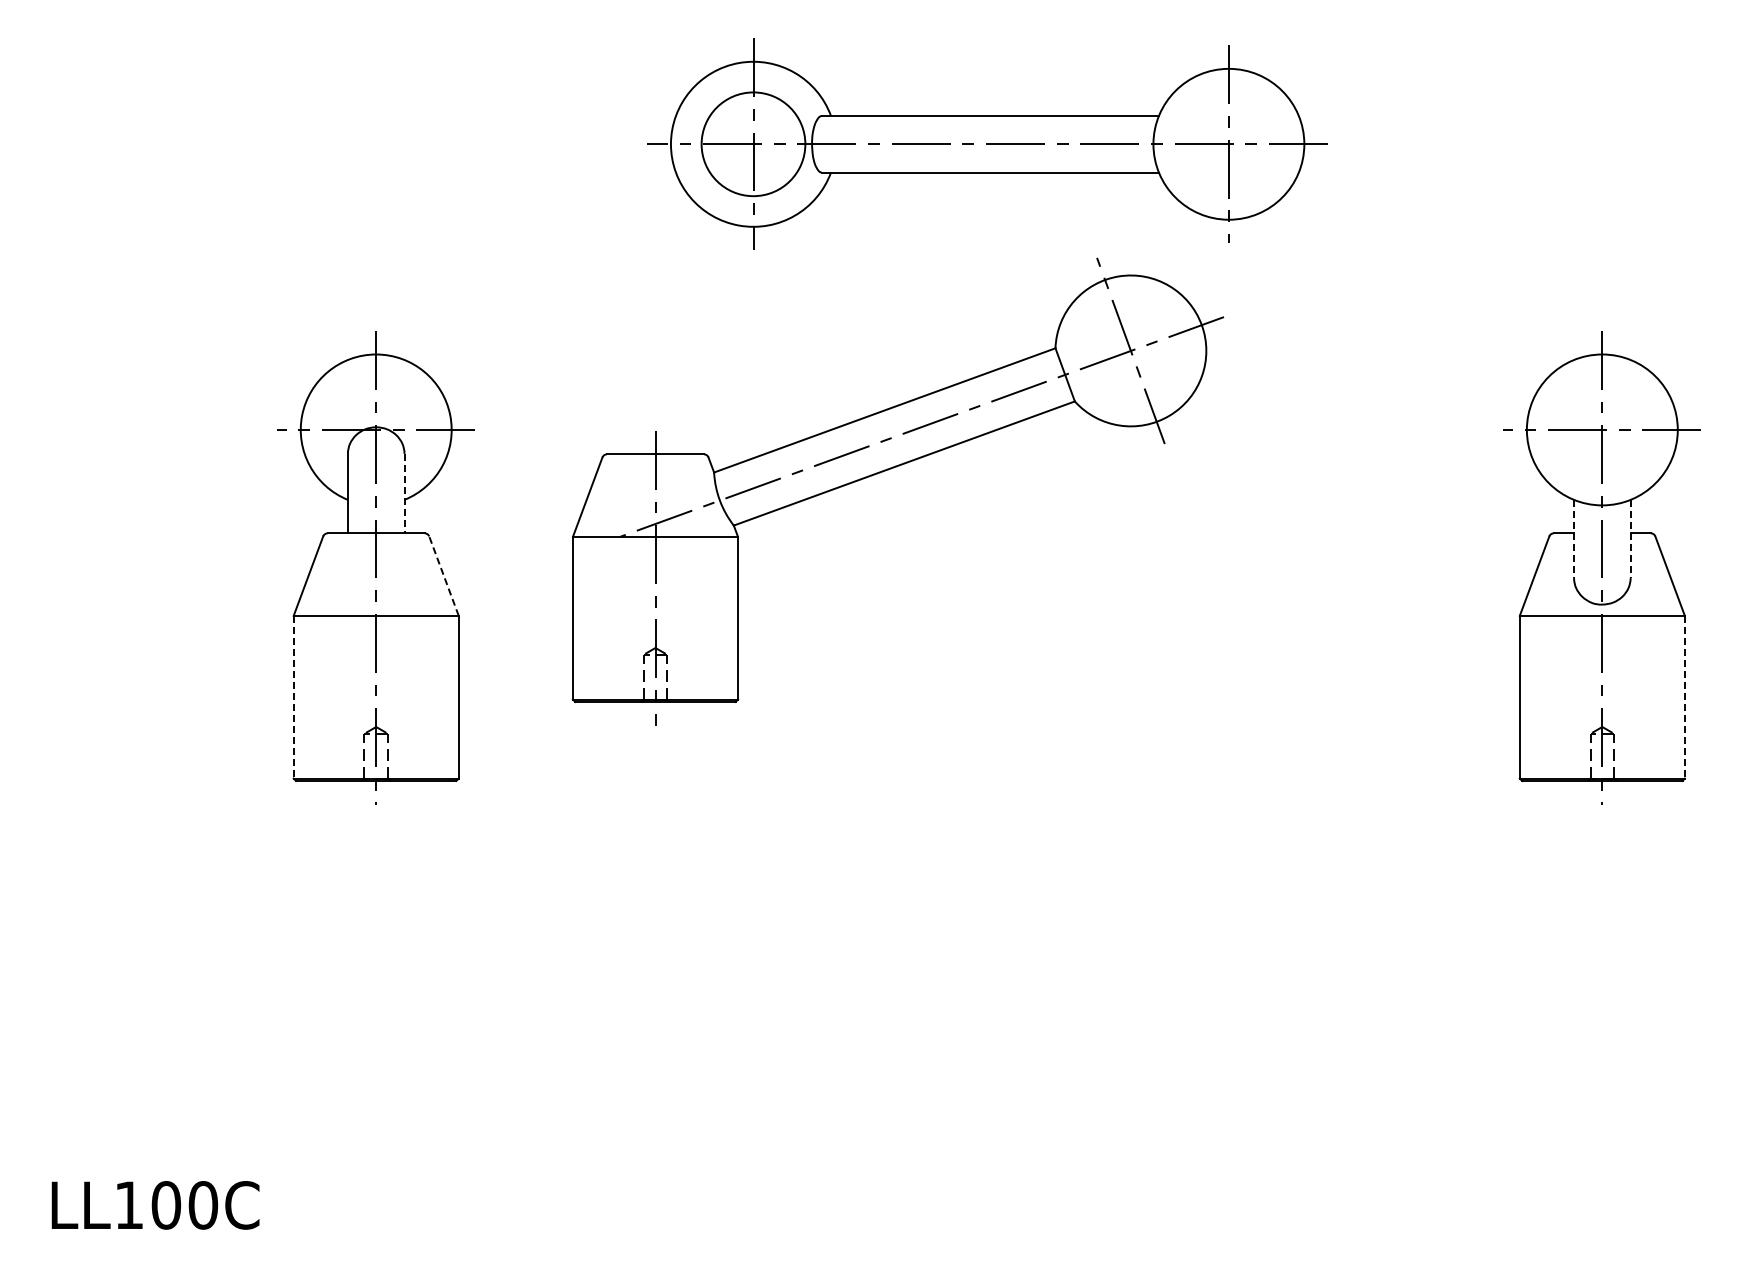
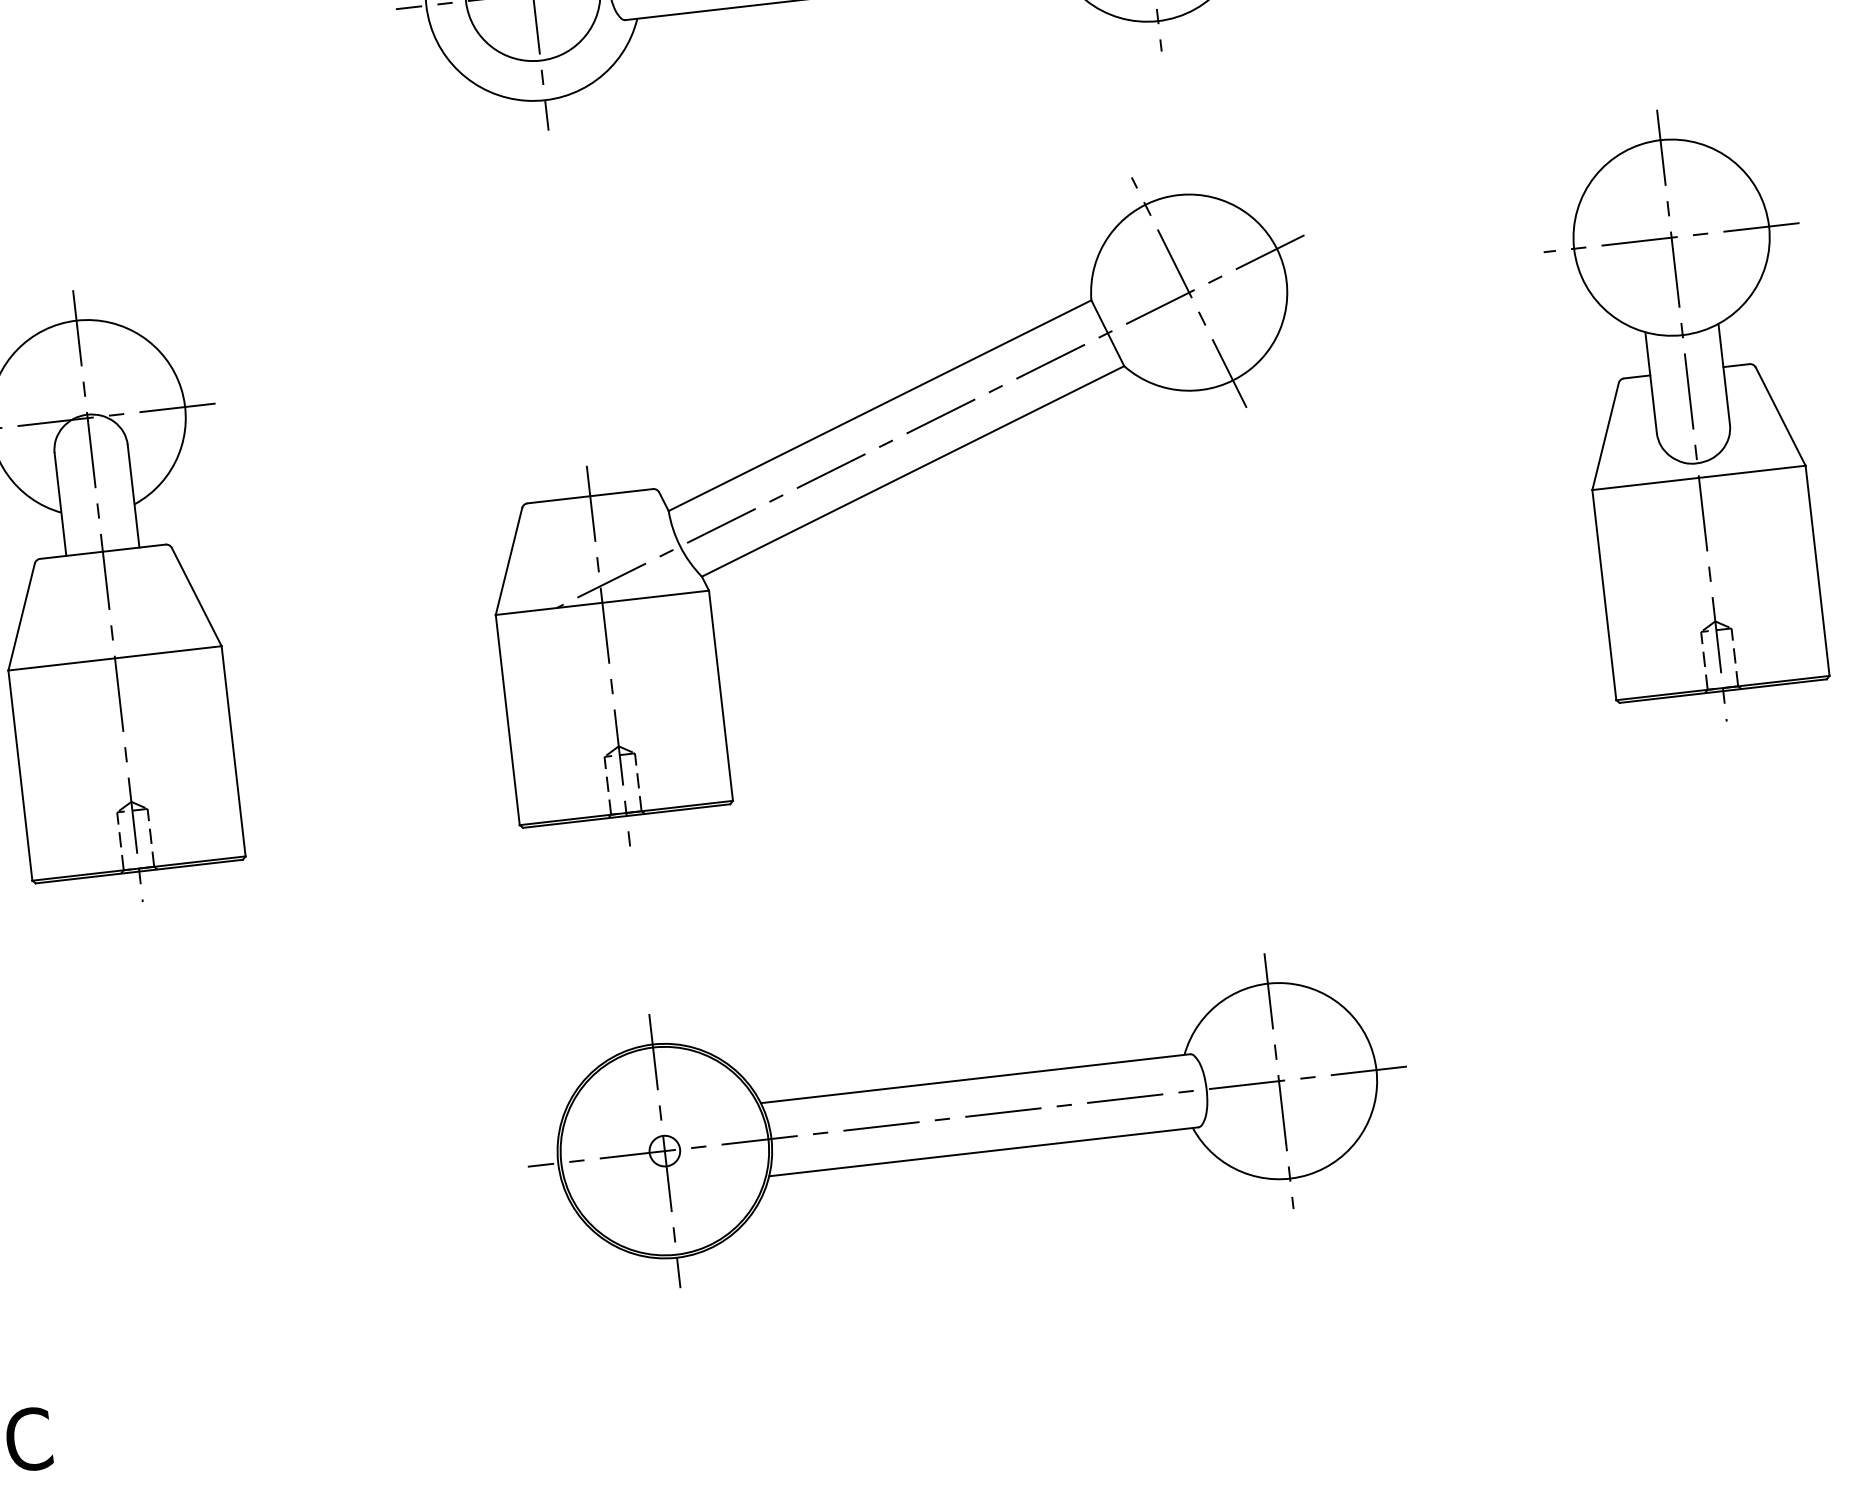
part: (891, 469) -> (897, 481), moved
line: (404, 493) -> (133, 496), dashed -> solid
line: (1574, 539) -> (1651, 383), dashed -> solid
line: (1630, 539) -> (1724, 375), dashed -> solid
line: (443, 575) -> (195, 596), dashed -> solid
line: (293, 697) -> (20, 775), dashed -> solid
line: (1684, 697) -> (1817, 571), dashed -> solid
part: (987, 1039) -> (967, 1115), added

